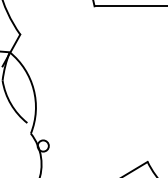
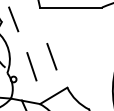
line: (42, 29) -> (13, 19), added
line: (116, 101) -> (51, 56), added
line: (77, 120) -> (31, 66), added

